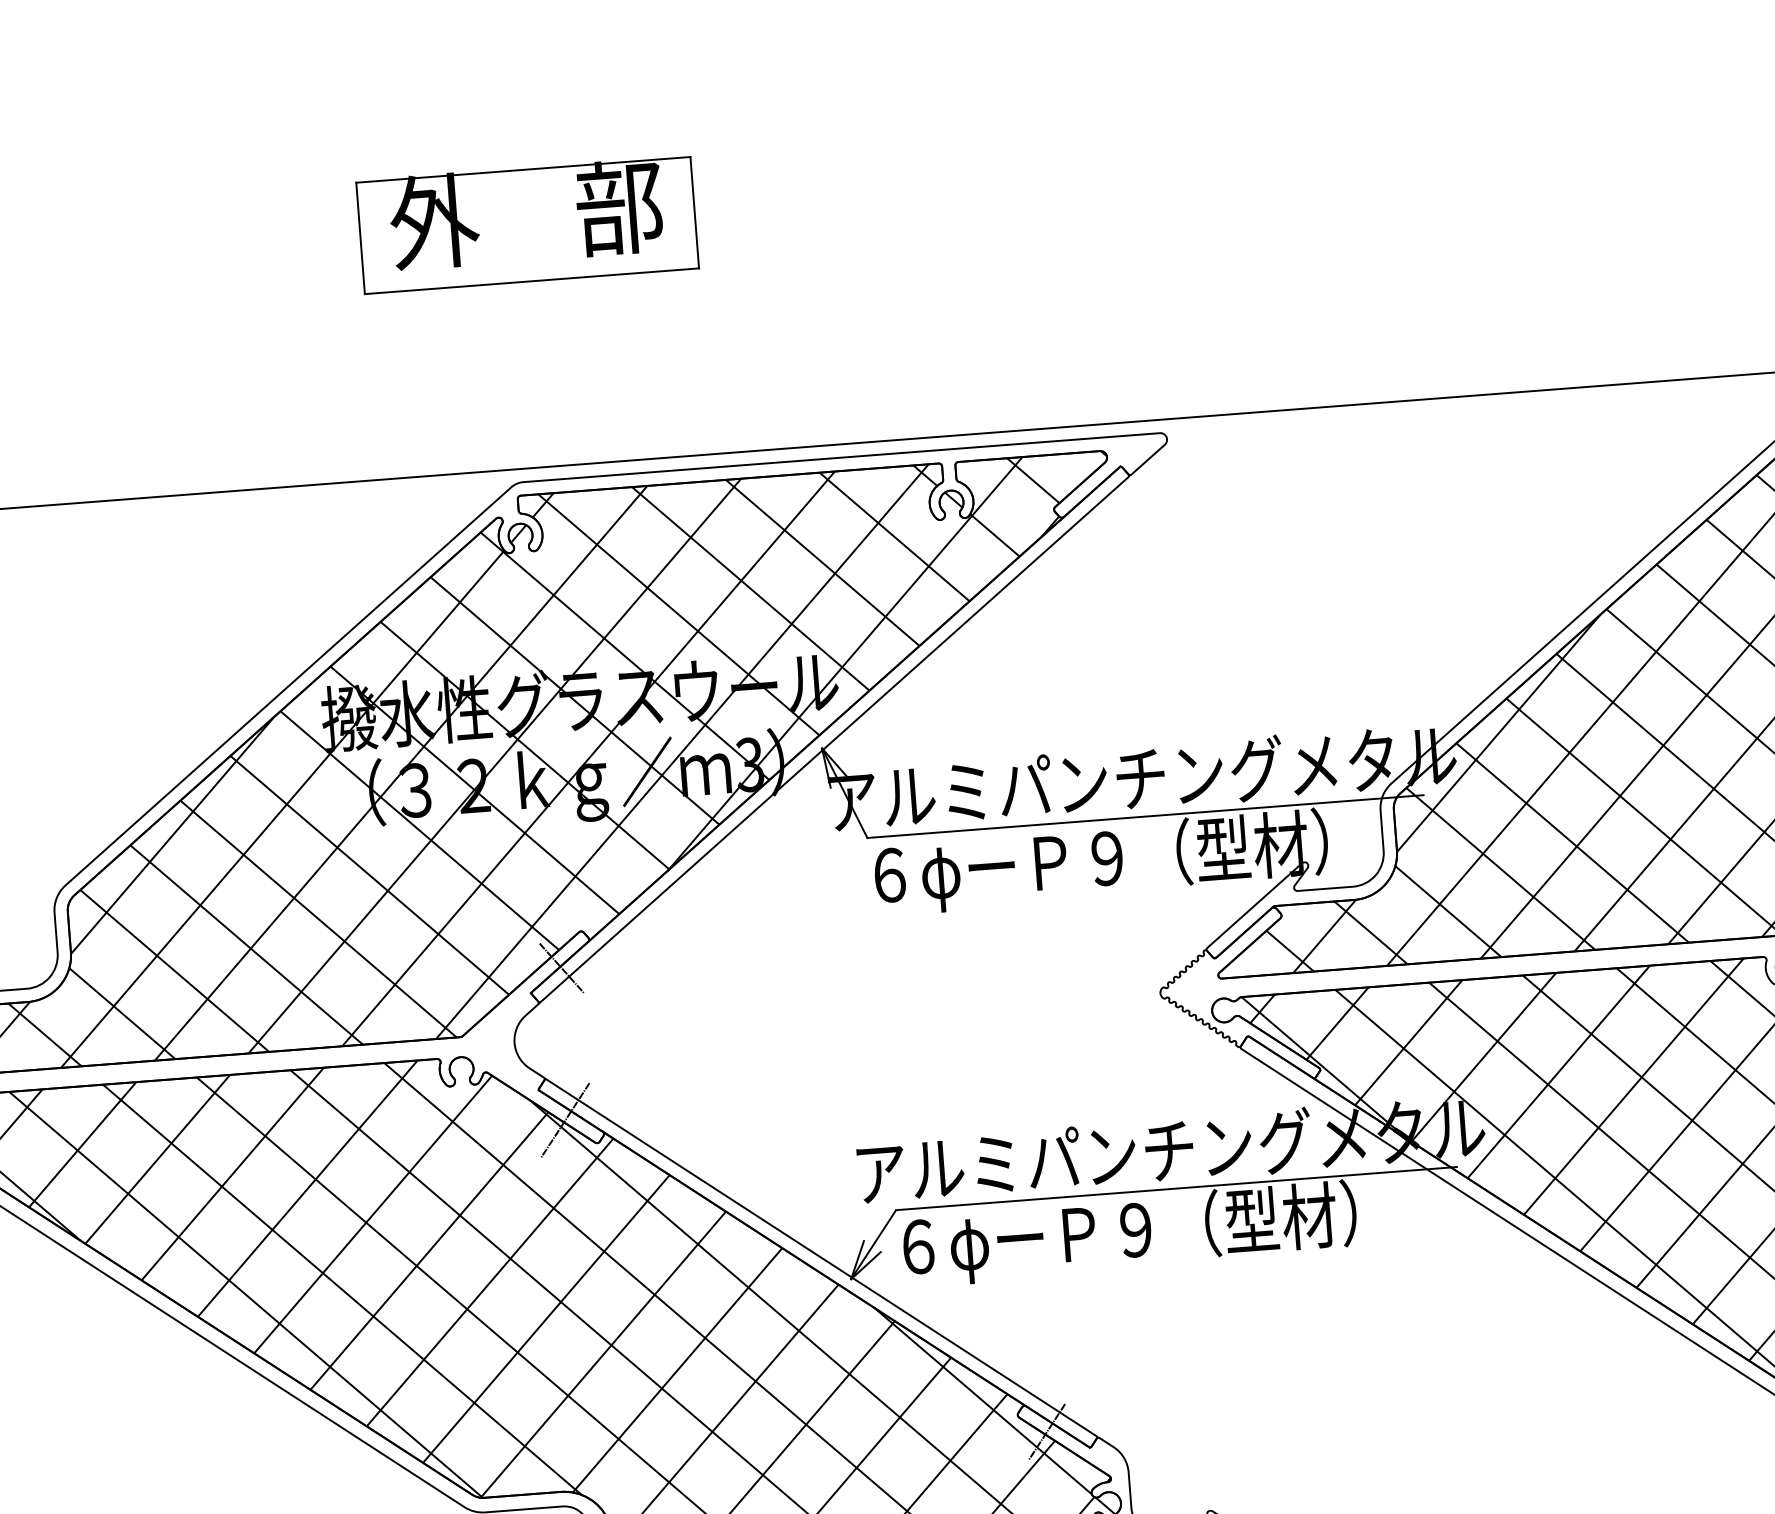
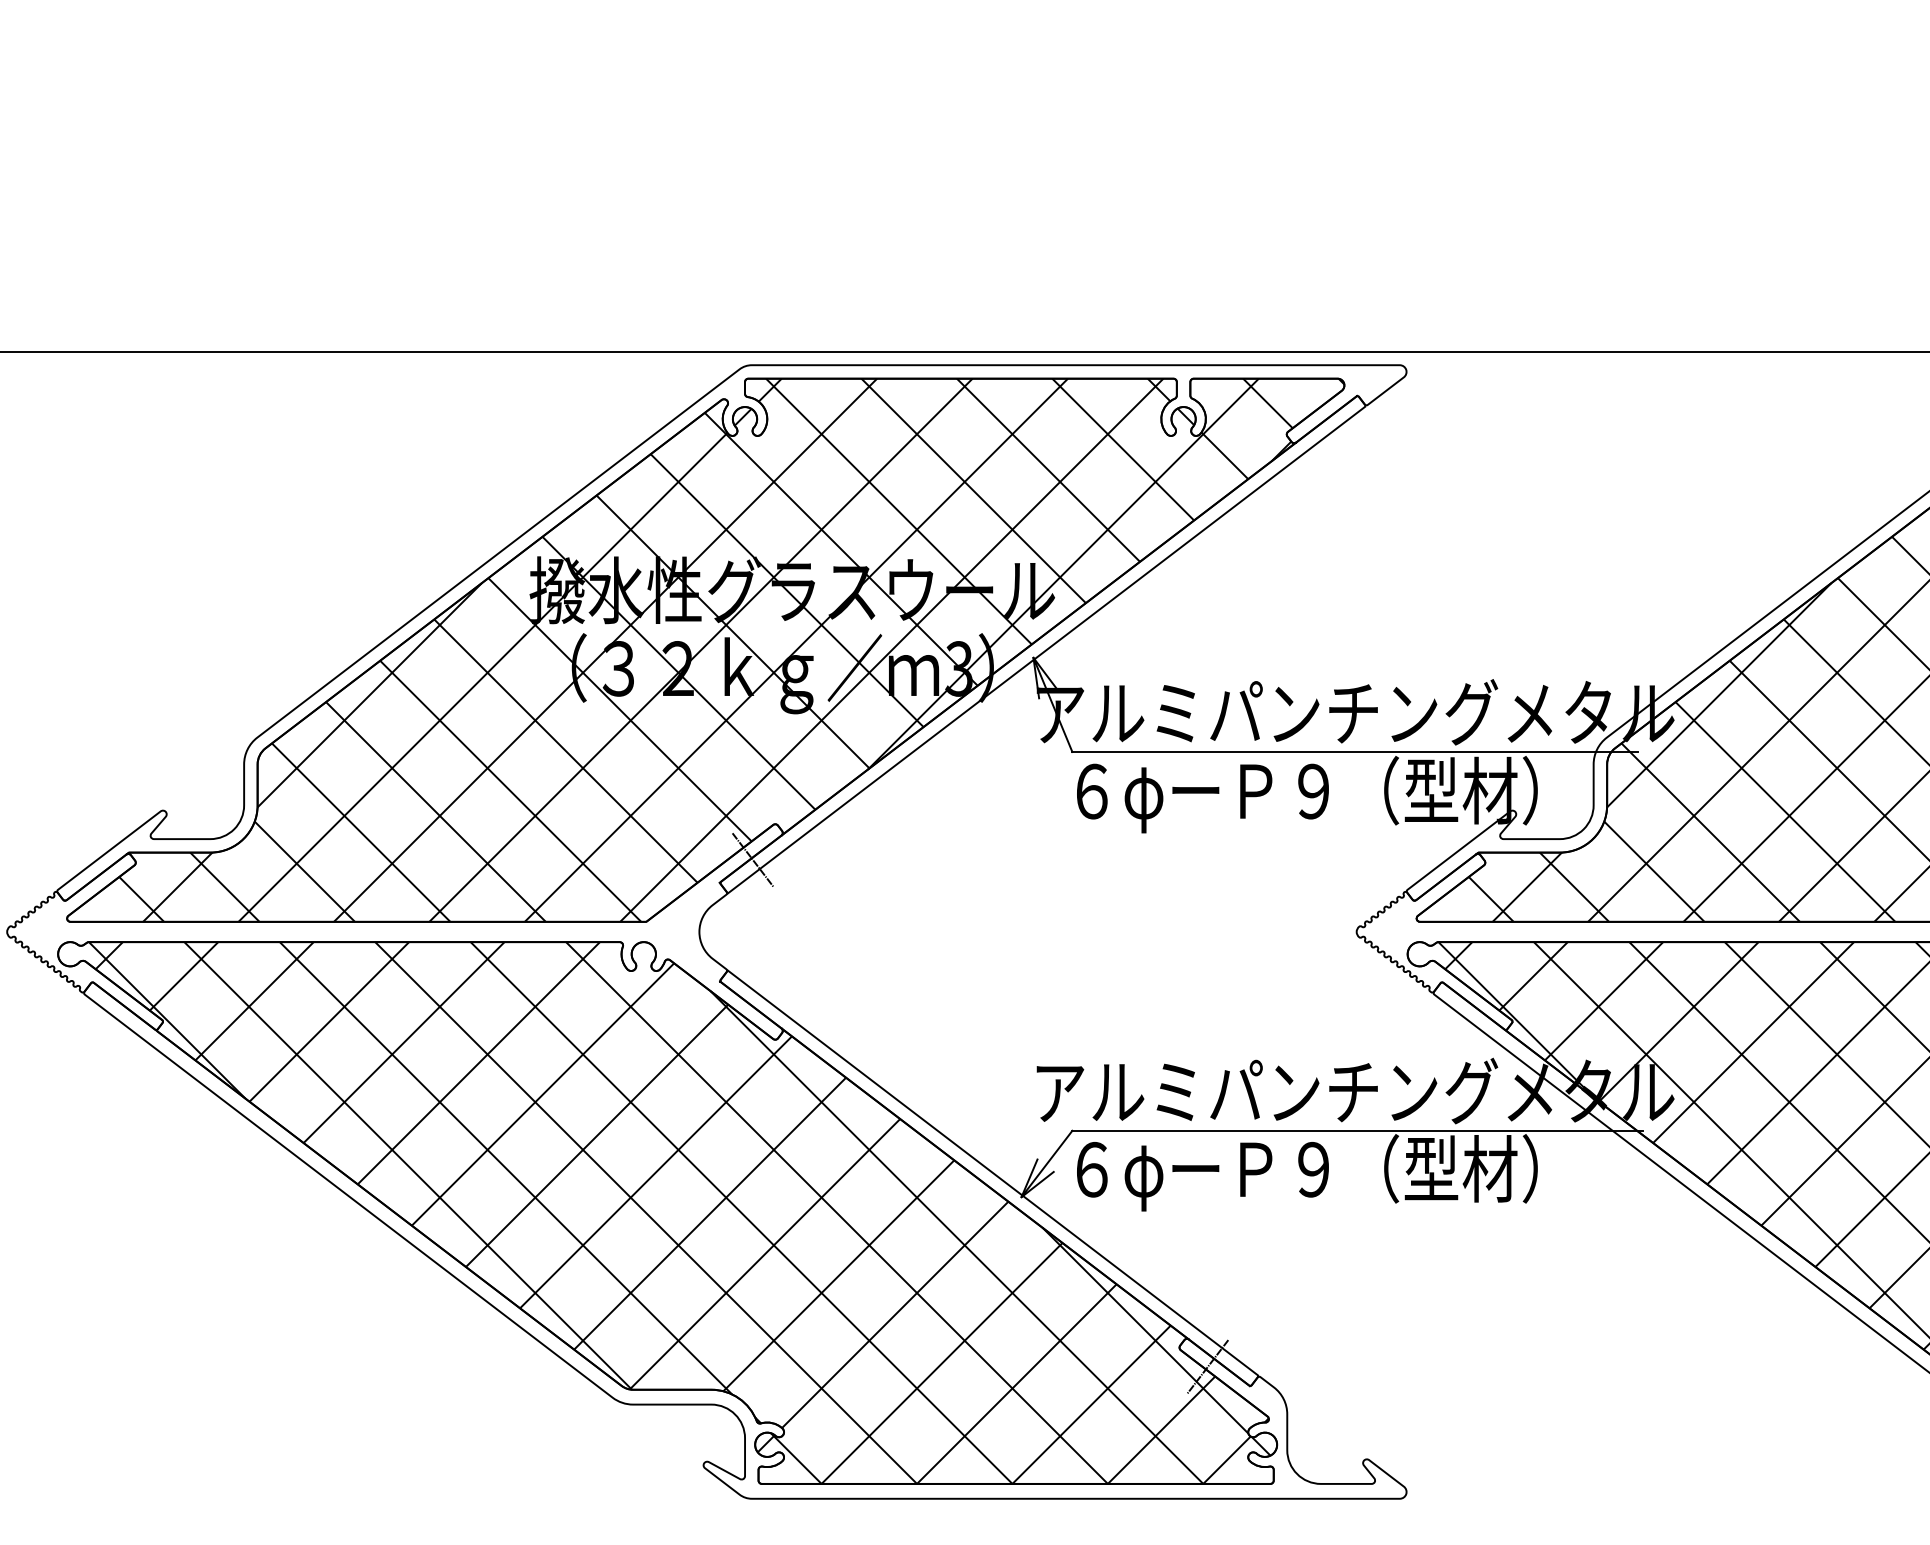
part: (526, 224) -> (775, 104), removed
line: (565, 1120) -> (744, 1014), removed

